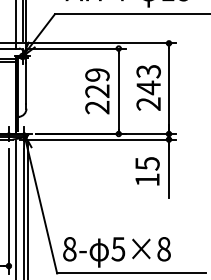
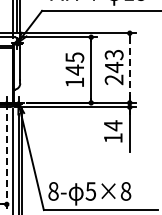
line: (168, 87) -> (129, 67), solid -> dashed
text: (97, 90) -> (74, 69), 229 -> 145
text: (147, 163) -> (113, 125), 15 -> 14
line: (8, 211) -> (6, 162), solid -> dashed

